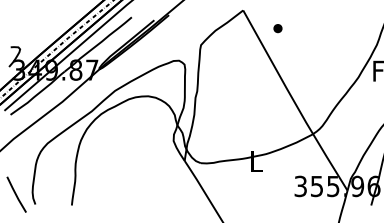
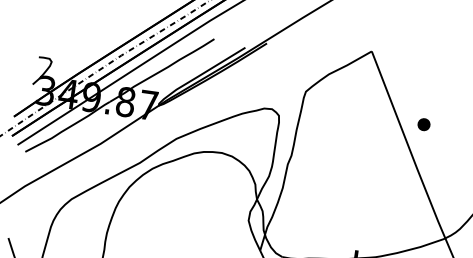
part: (277, 28) -> (423, 124), moved

